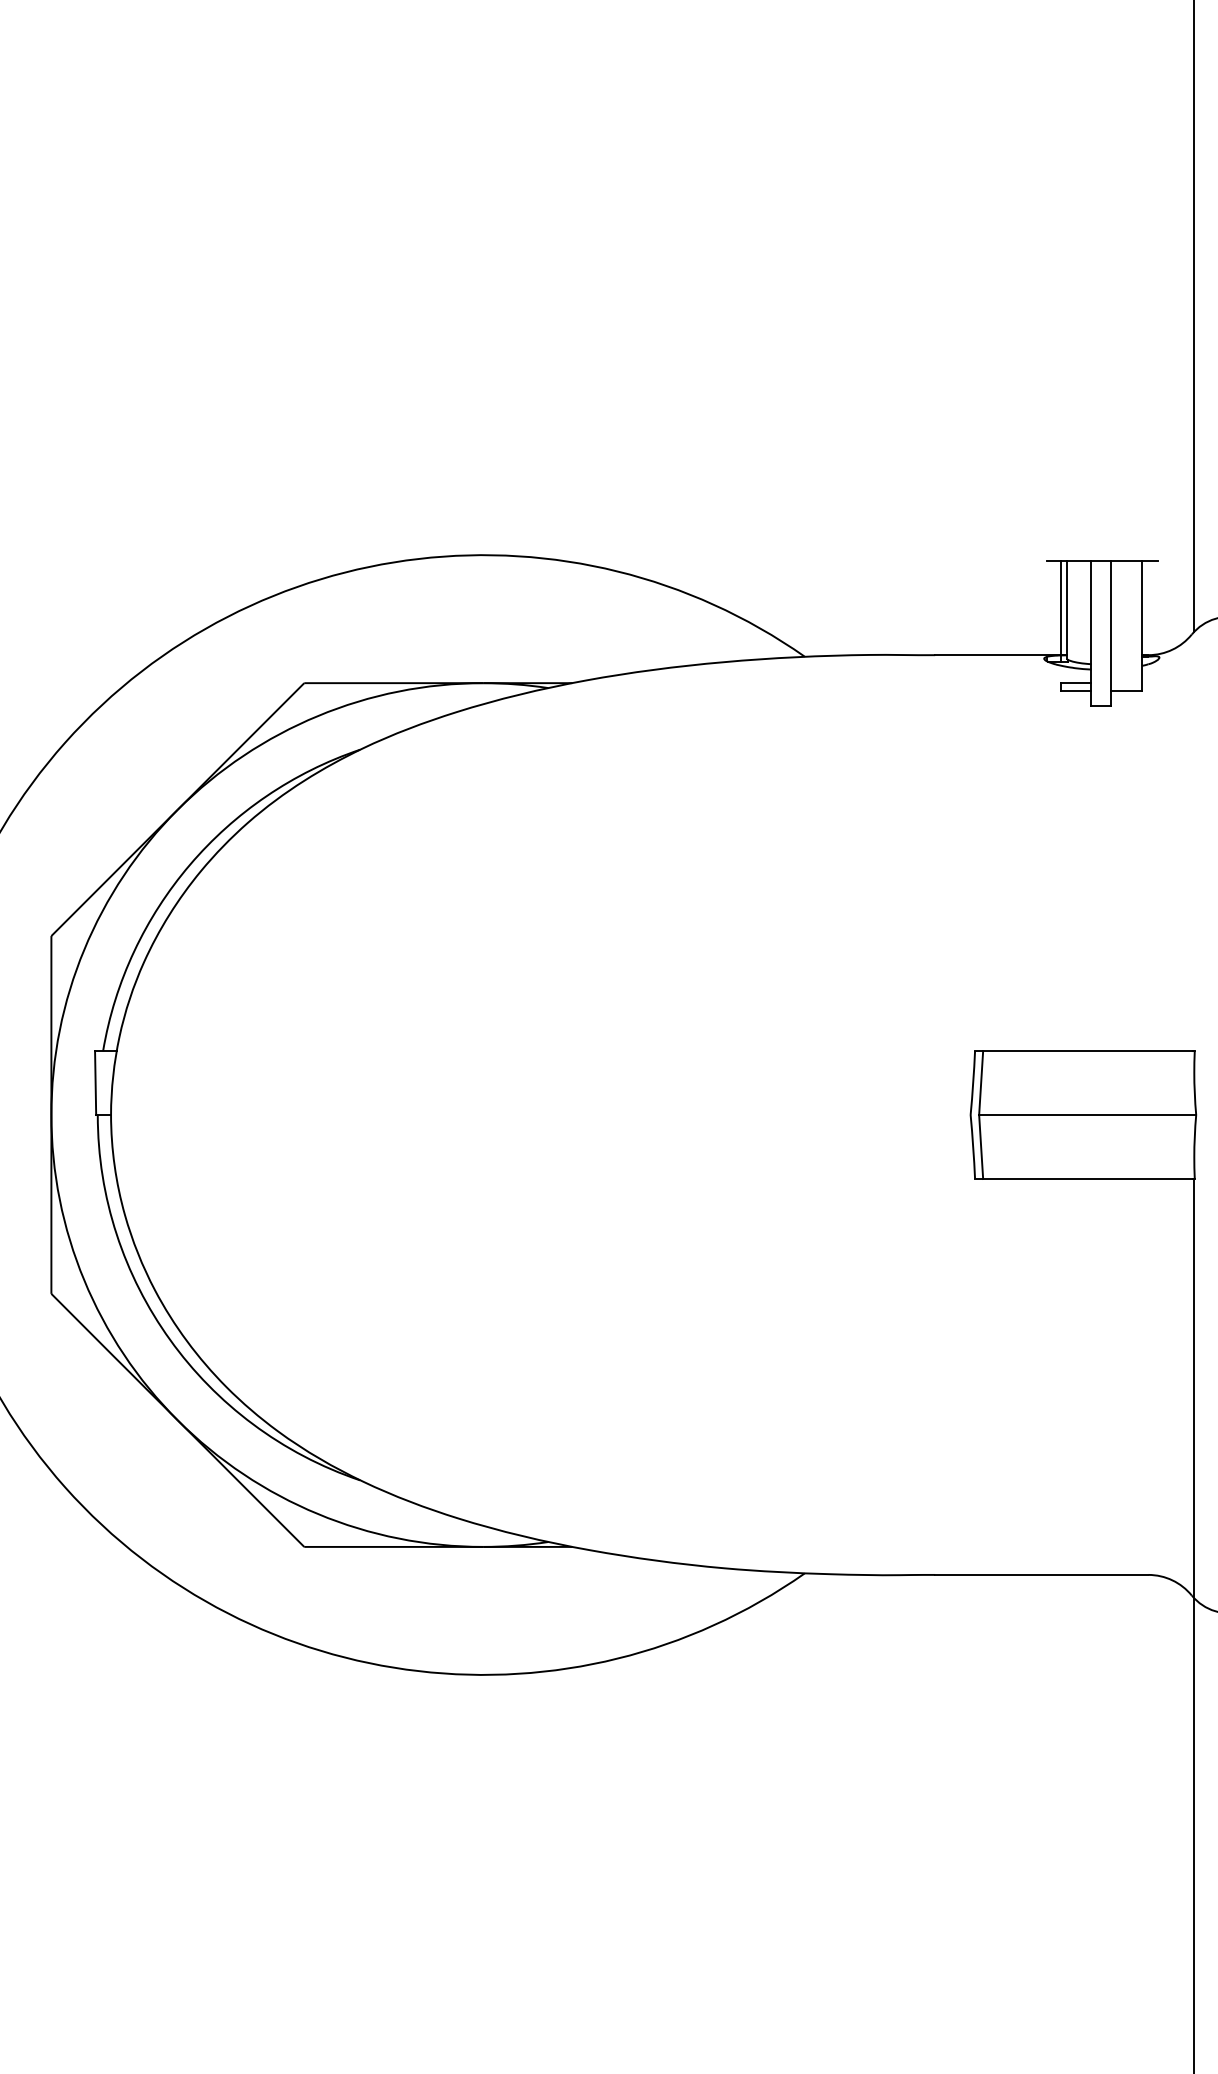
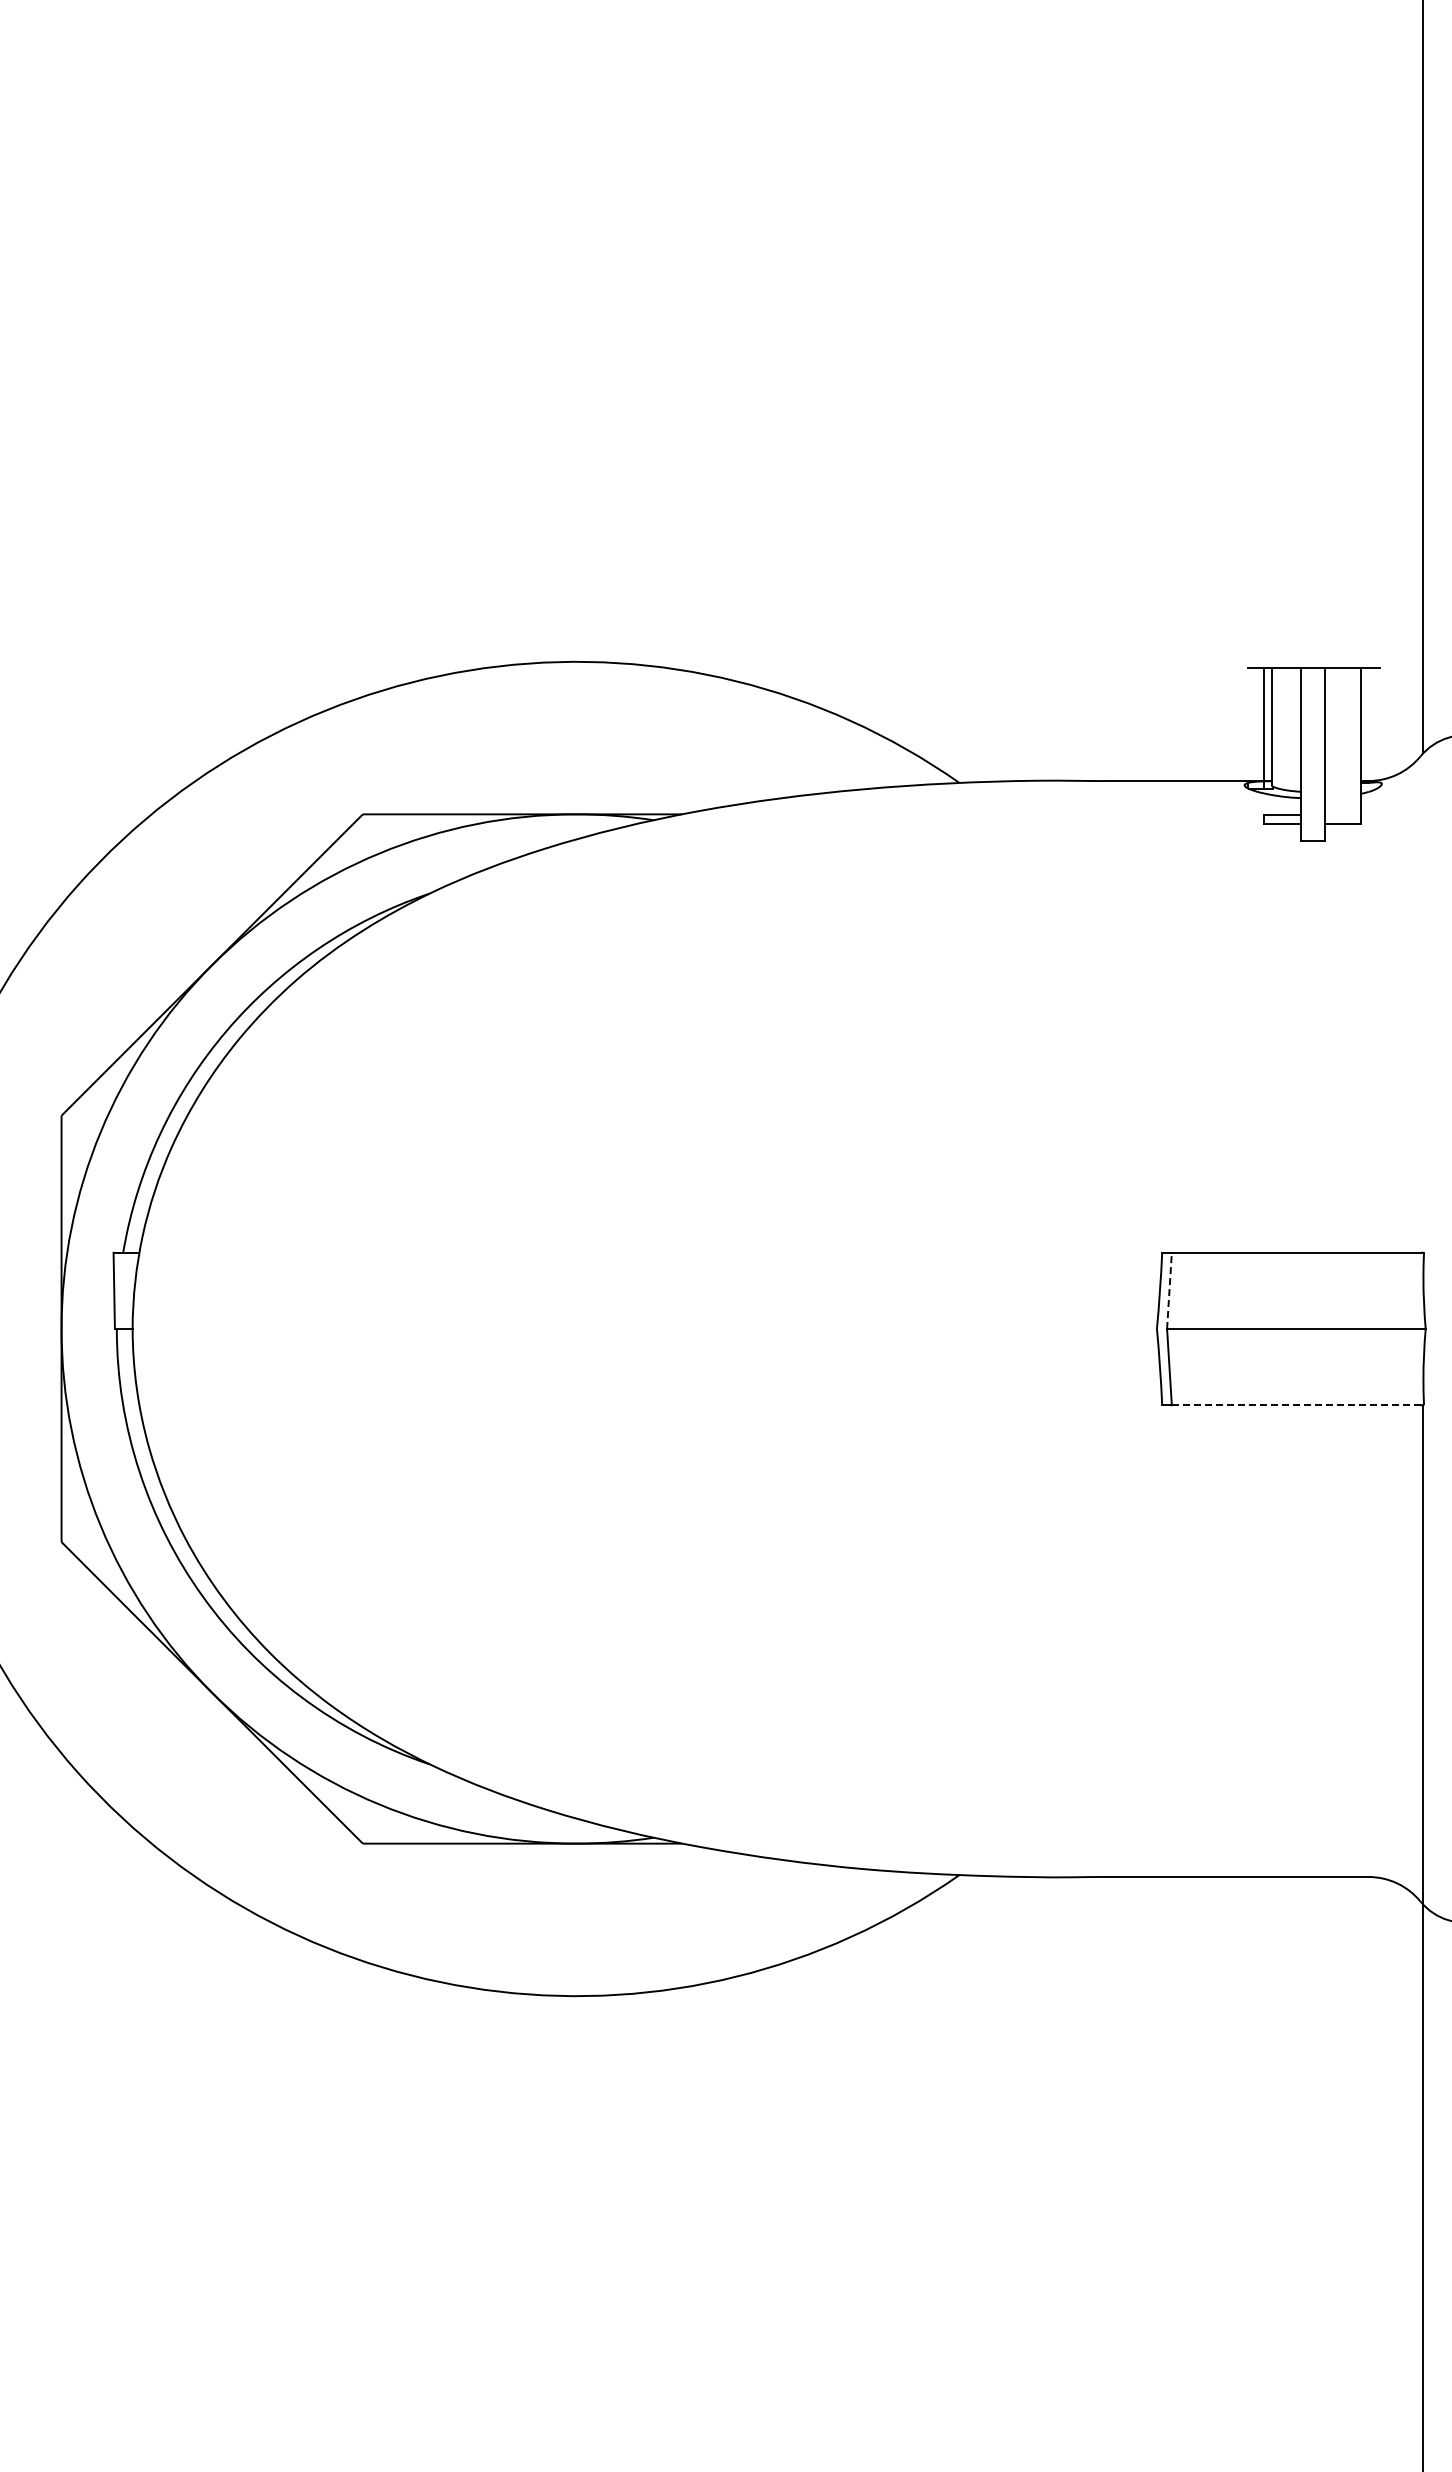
line: (981, 1082) -> (1169, 1290), solid -> dashed
line: (1089, 1179) -> (1298, 1405), solid -> dashed

